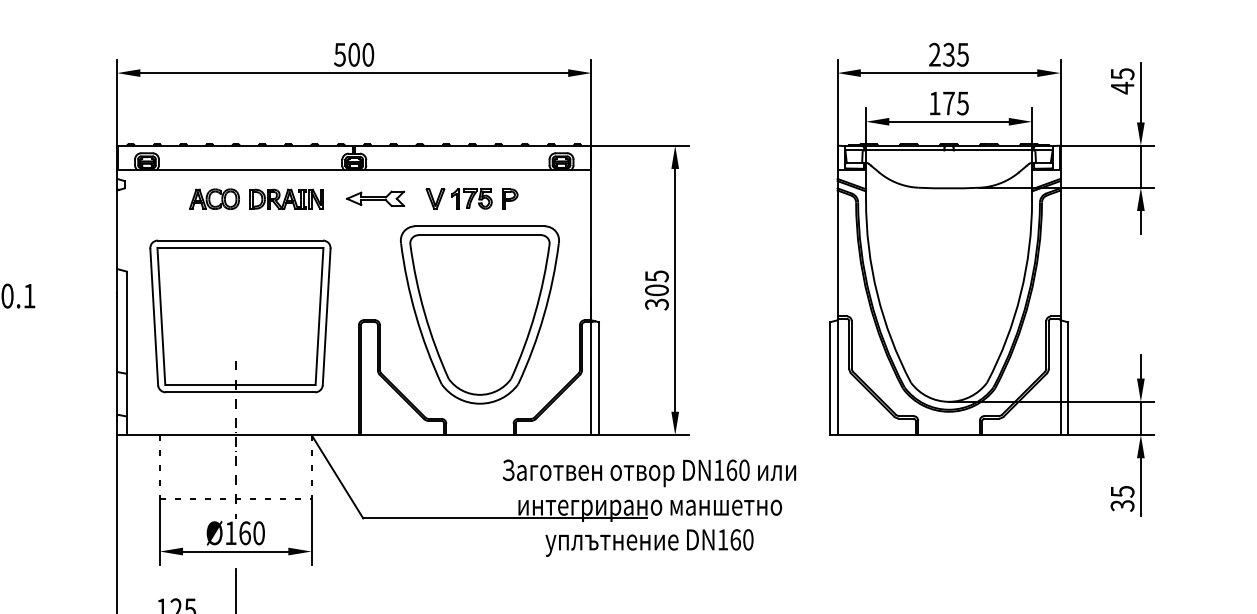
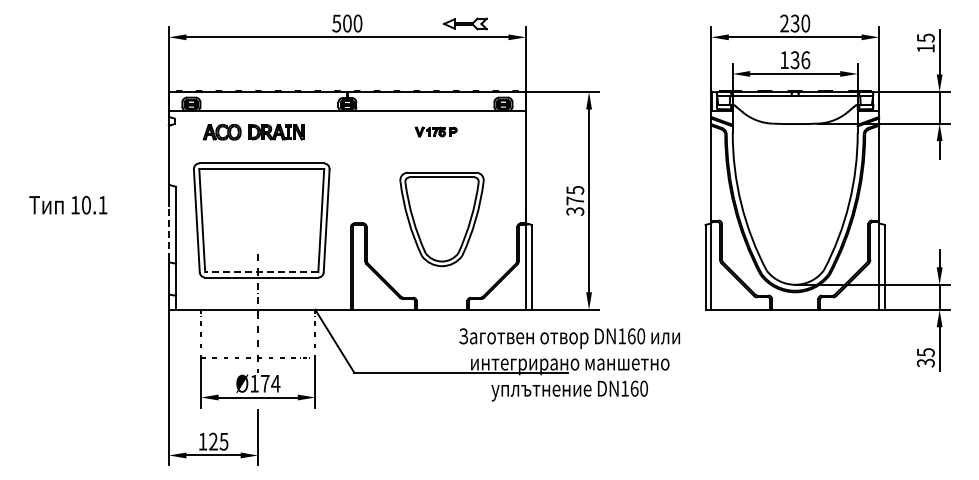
text: (962, 54) -> (805, 23), 235 -> 230
text: (1122, 87) -> (925, 48), 45 -> 15
text: (956, 103) -> (800, 60), 175 -> 136
part: (375, 198) -> (465, 23), moved
part: (472, 198) -> (436, 131), size x0.6
part: (256, 199) -> (253, 132), moved
text: (657, 289) -> (575, 200), 305 -> 375
part: (479, 315) -> (441, 219), size x0.7
line: (116, 333) -> (168, 233), solid -> dashed
line: (240, 385) -> (261, 272), solid -> dashed
text: (252, 532) -> (270, 383), Ø160 -> Ø174

